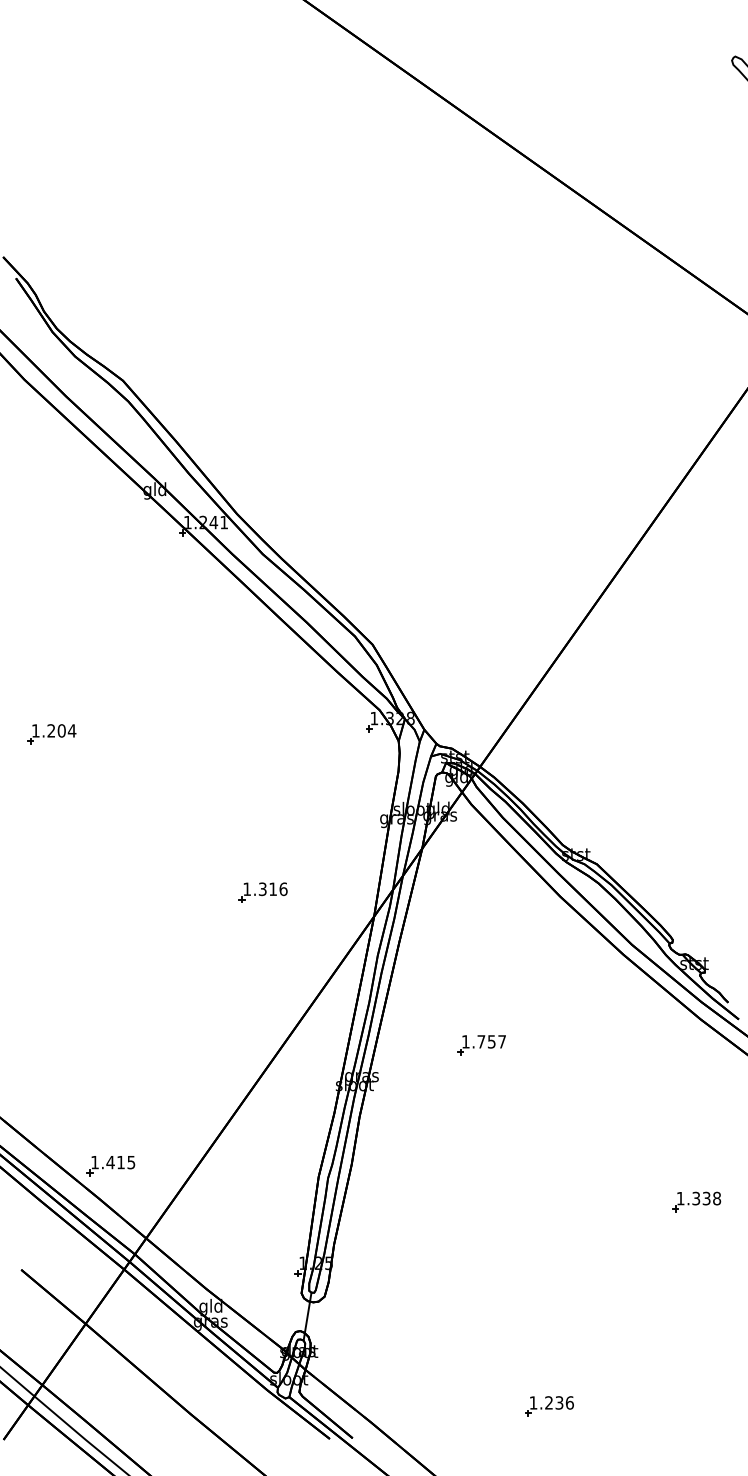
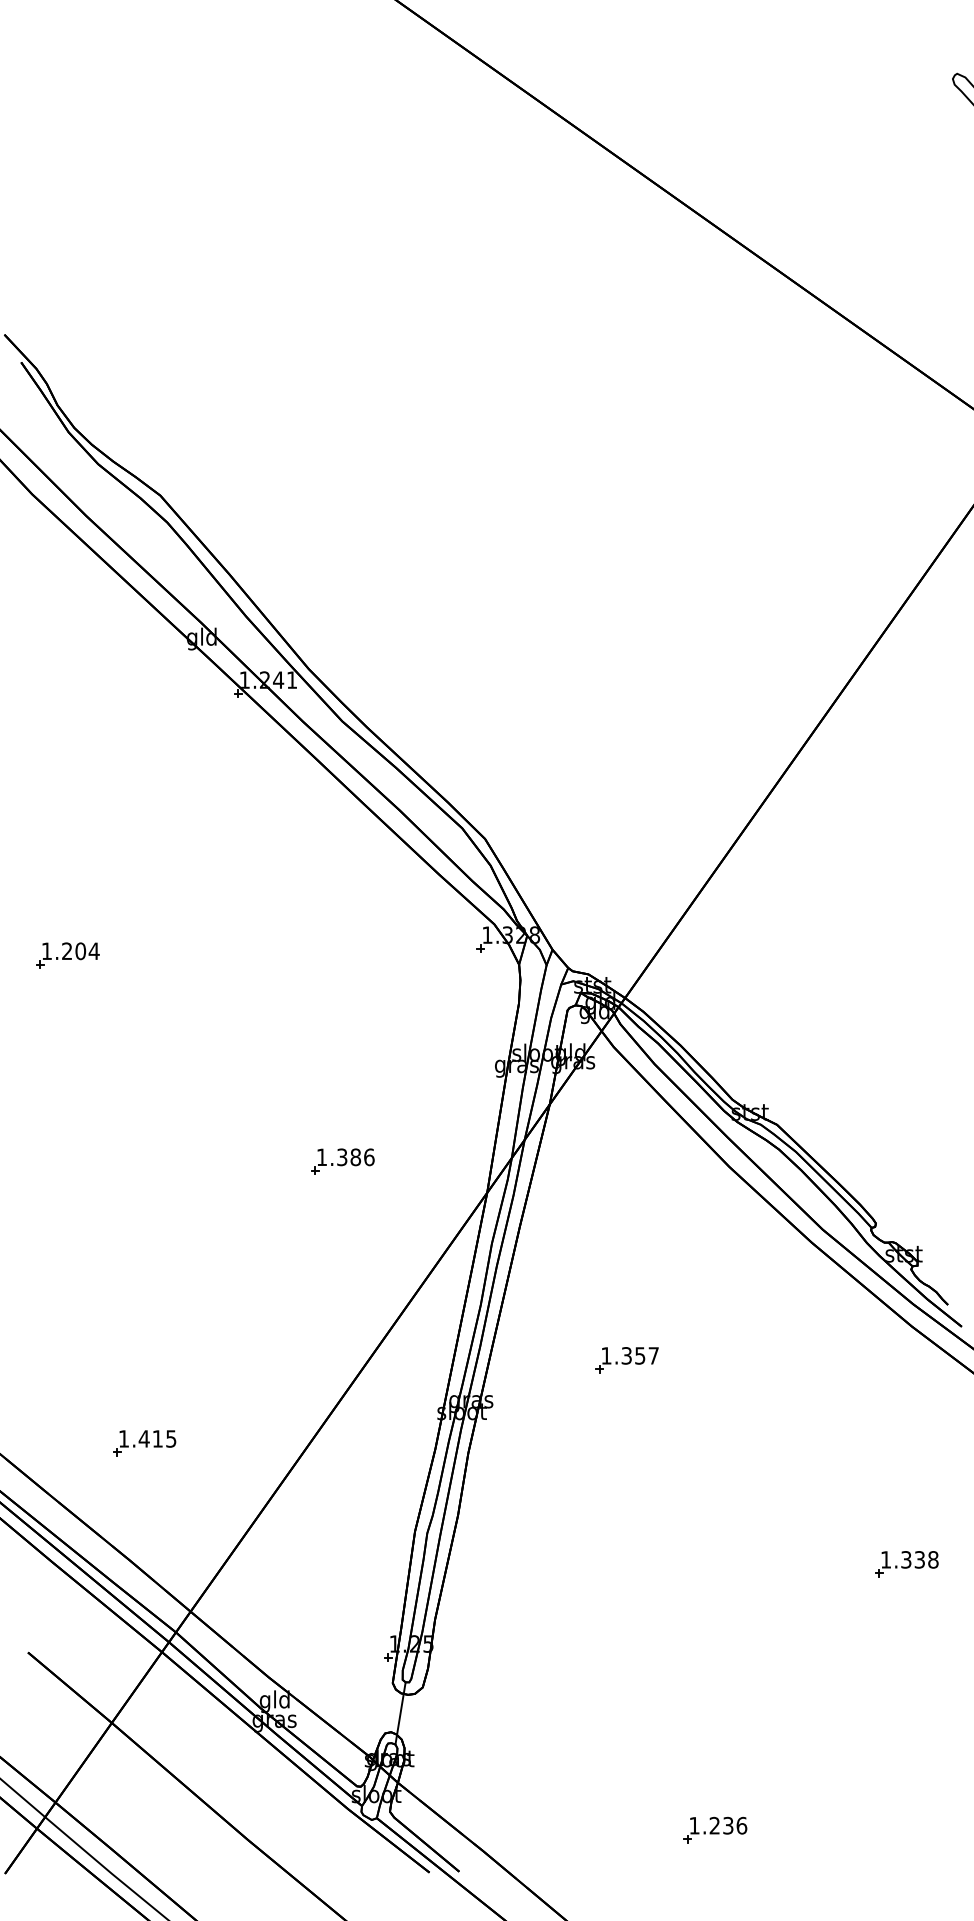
text: (272, 889) -> (355, 1157), 1.316 -> 1.386
text: (481, 1041) -> (626, 1355), 1.757 -> 1.357
part: (110, 1166) -> (144, 1443), moved

